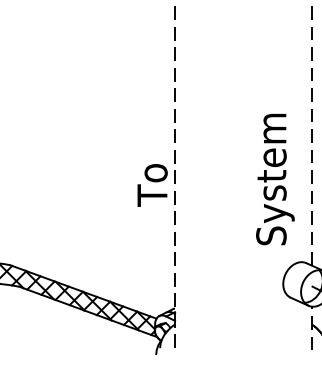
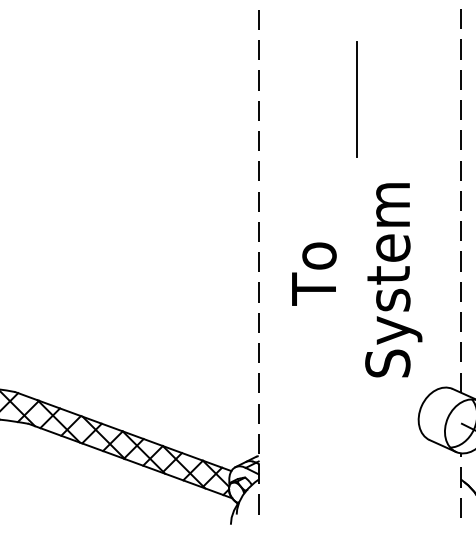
line: (241, 67) -> (356, 99), added
text: (275, 179) -> (393, 280), moved
text: (152, 185) -> (314, 274), moved

